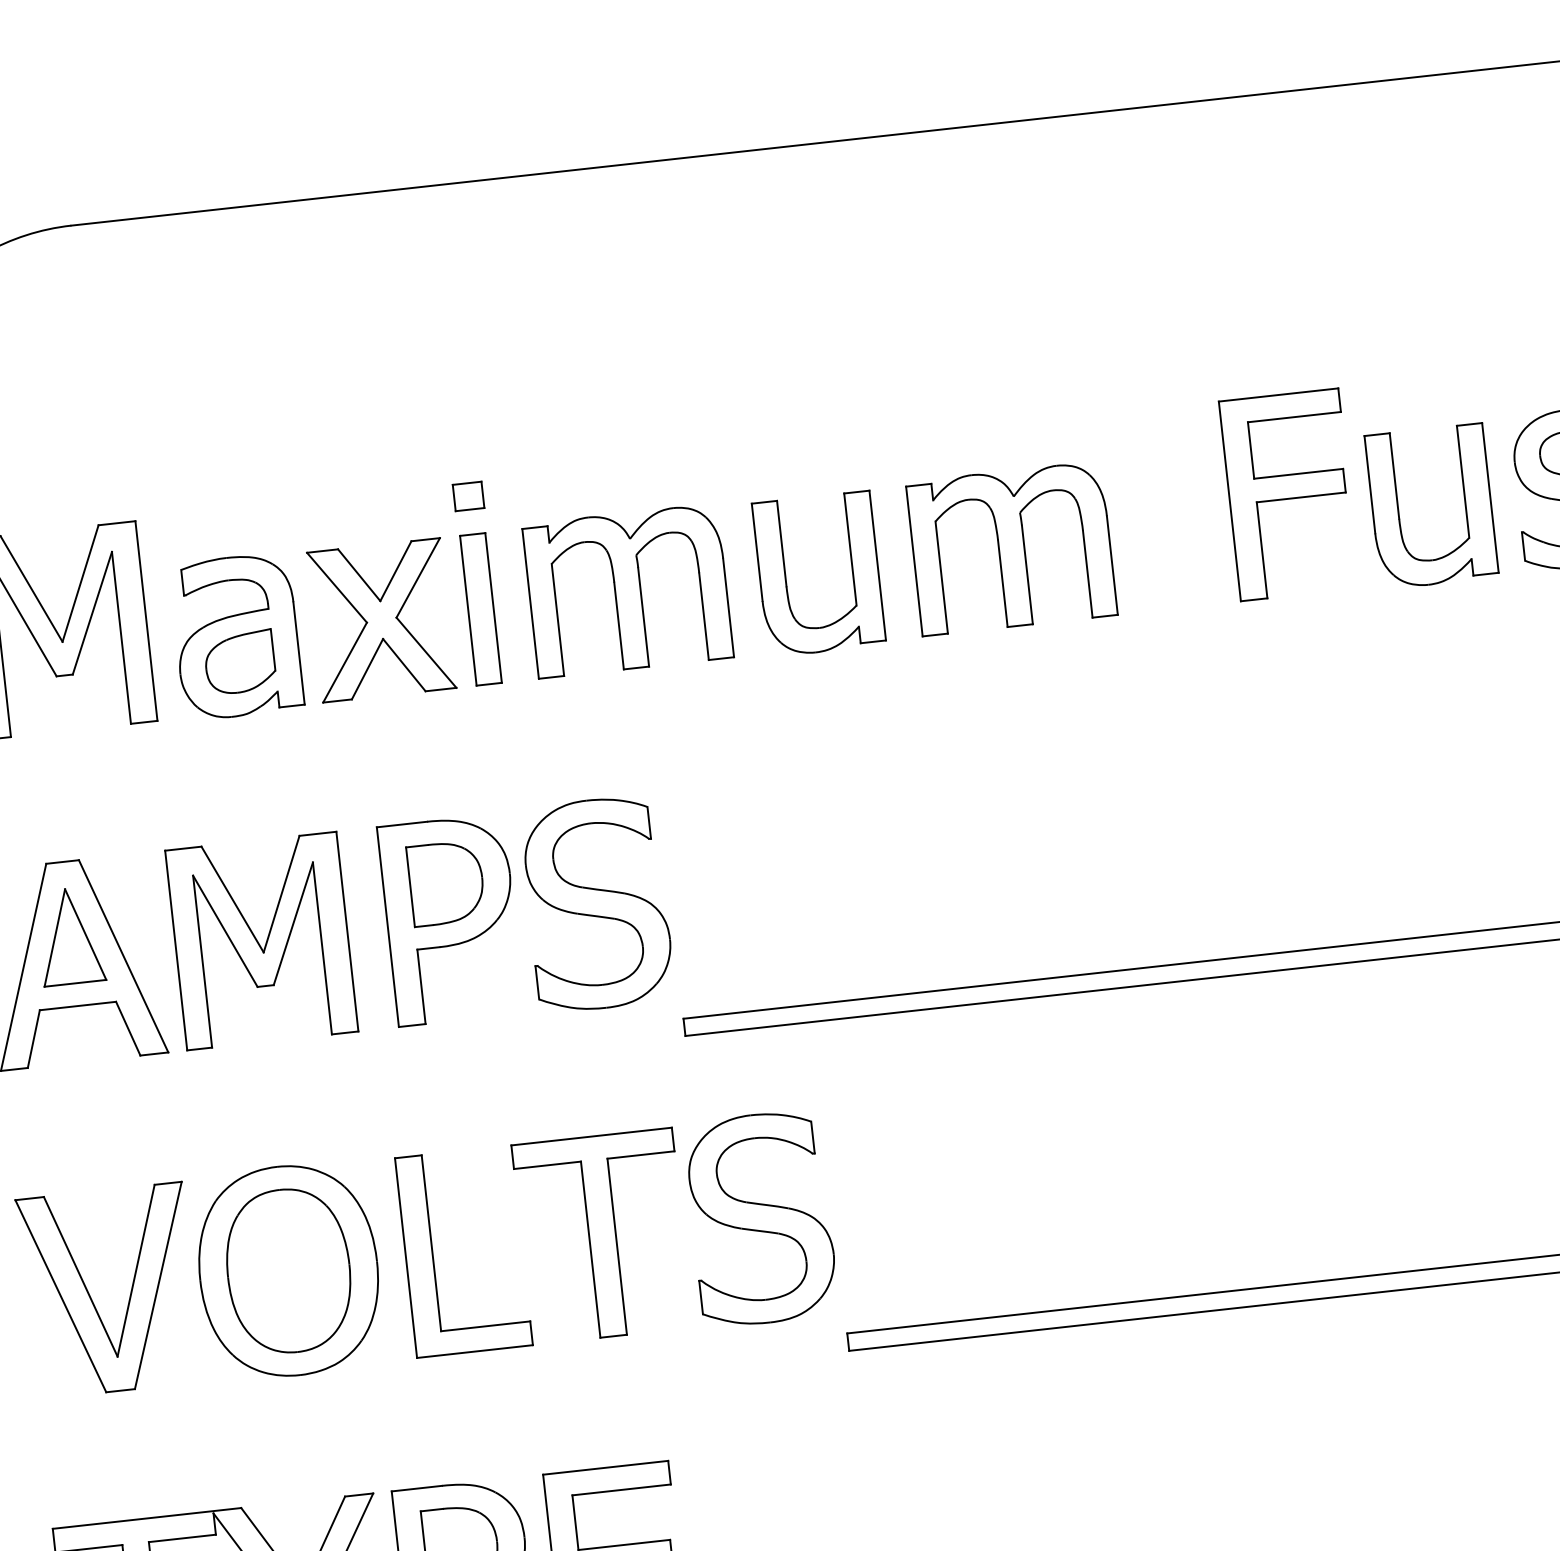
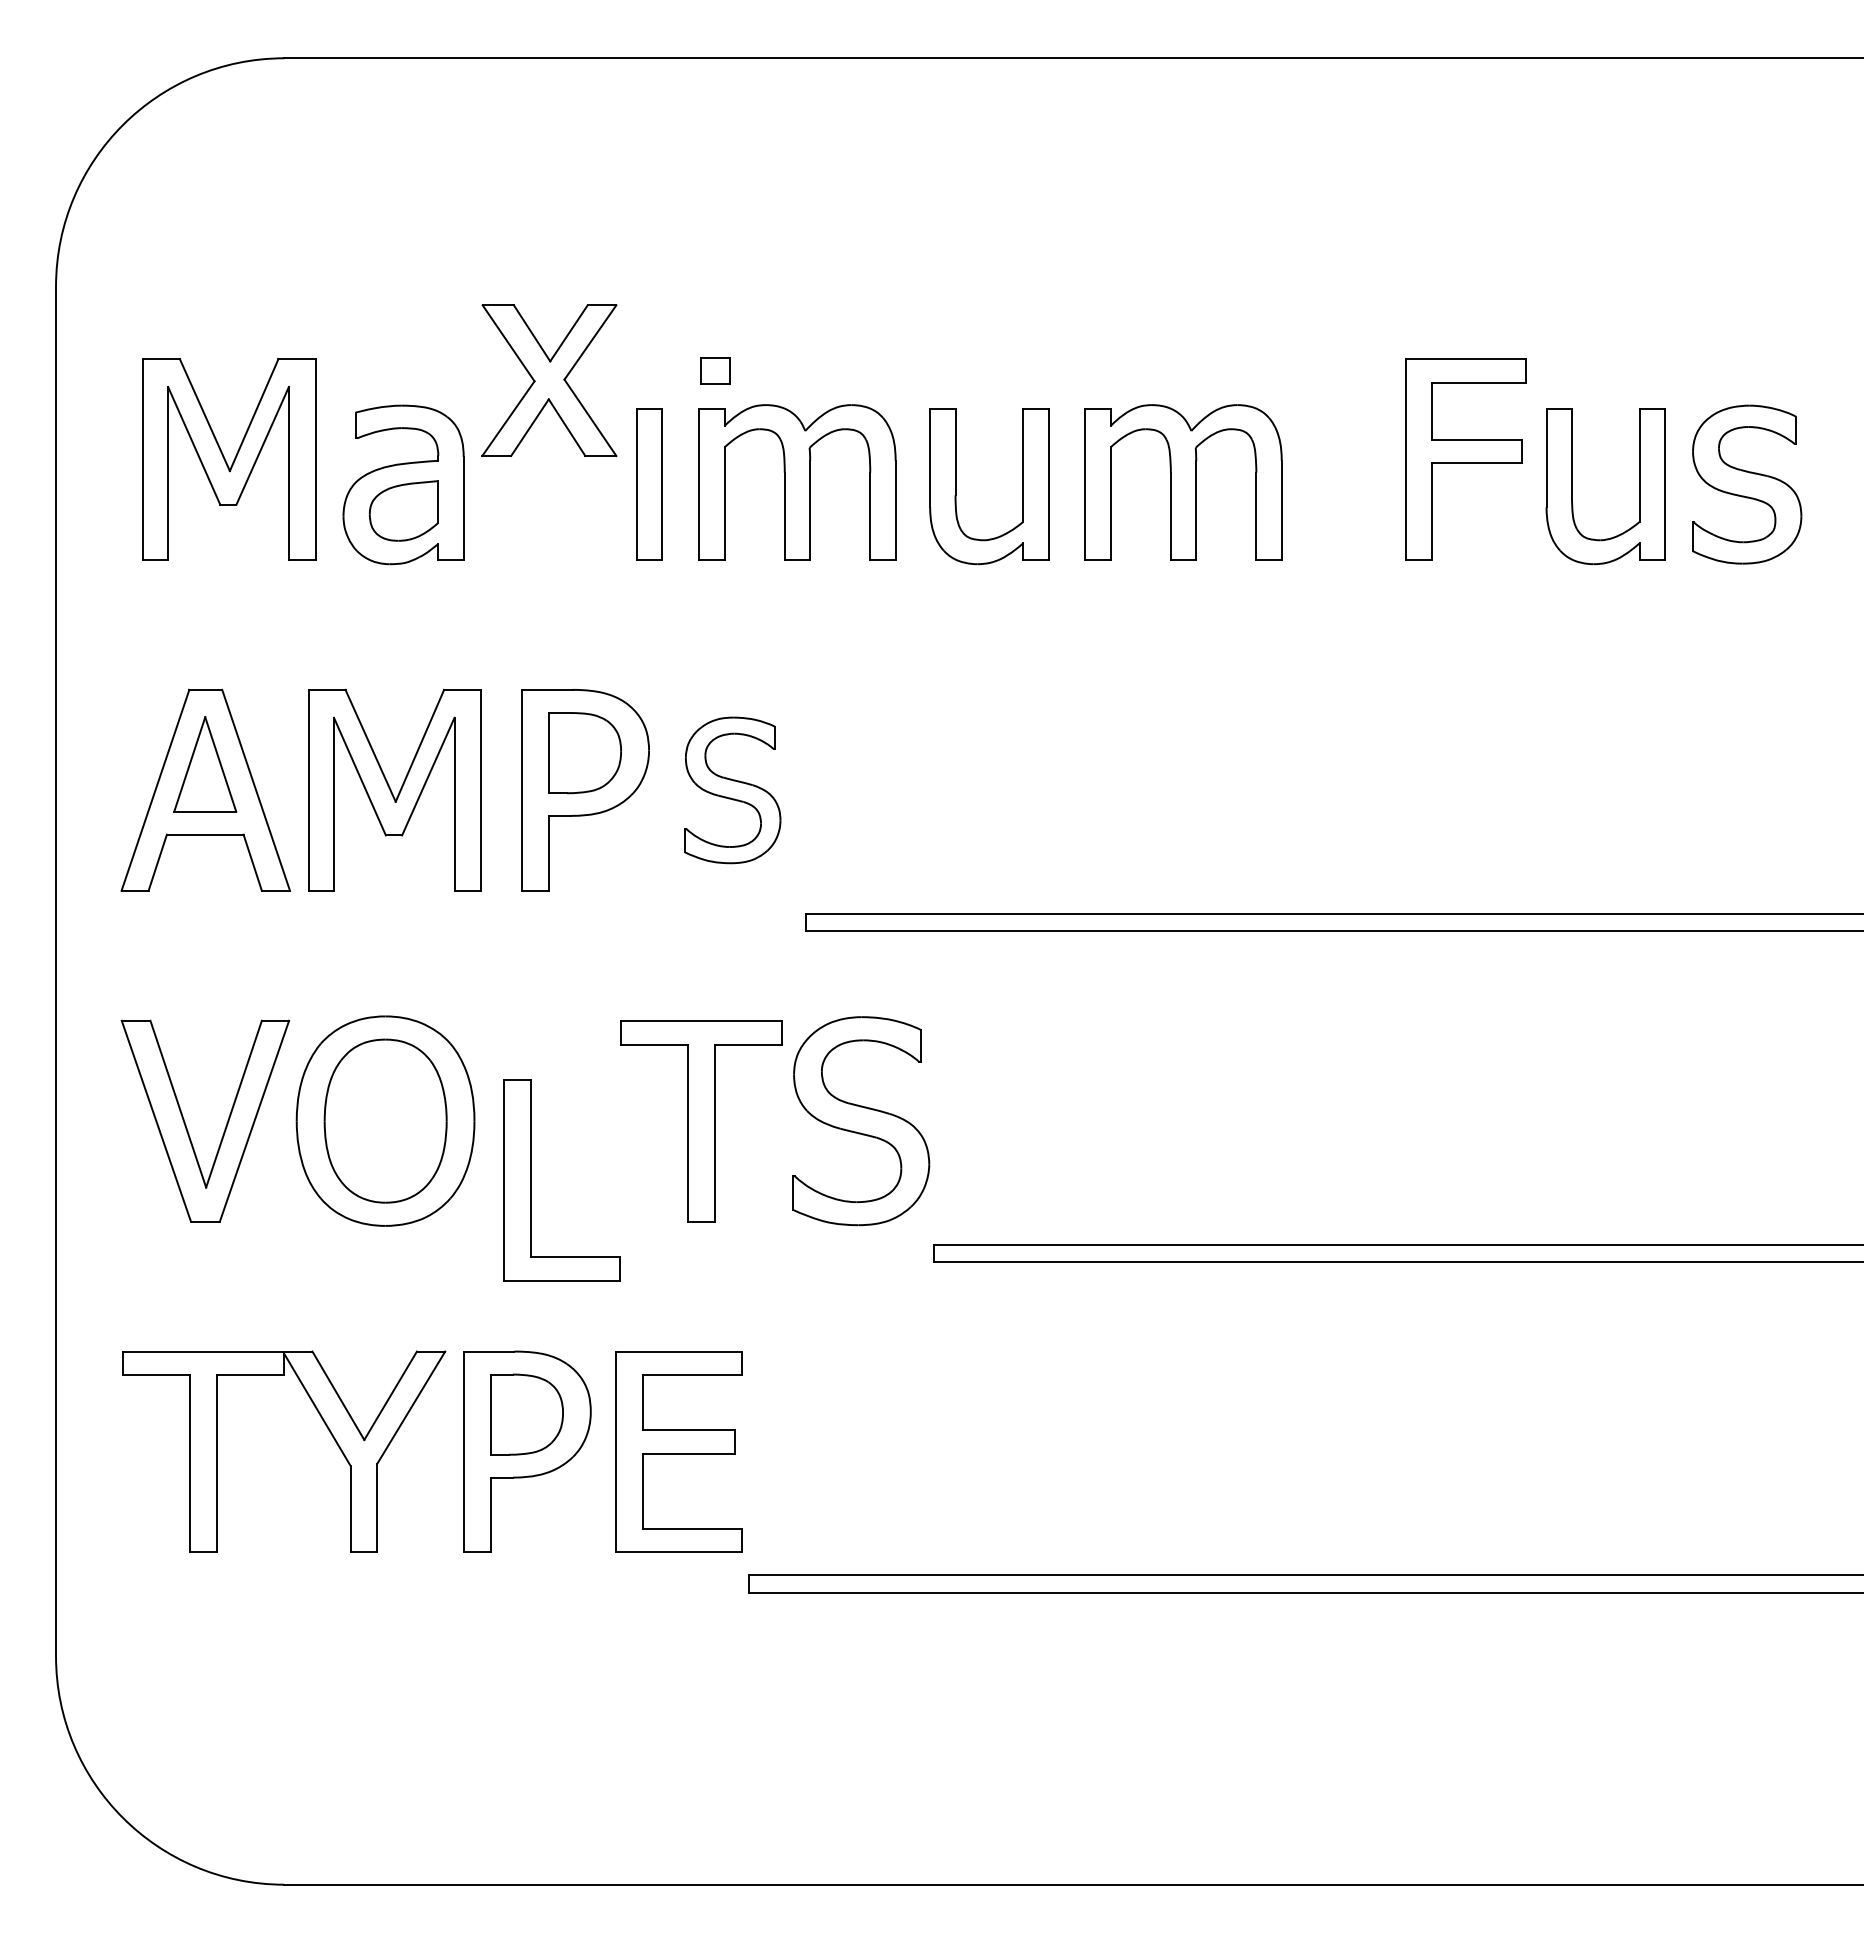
part: (468, 495) -> (715, 370), moved
part: (381, 620) -> (549, 380), moved
part: (597, 904) -> (732, 790), size x0.7
part: (433, 1255) -> (531, 1180), moved

